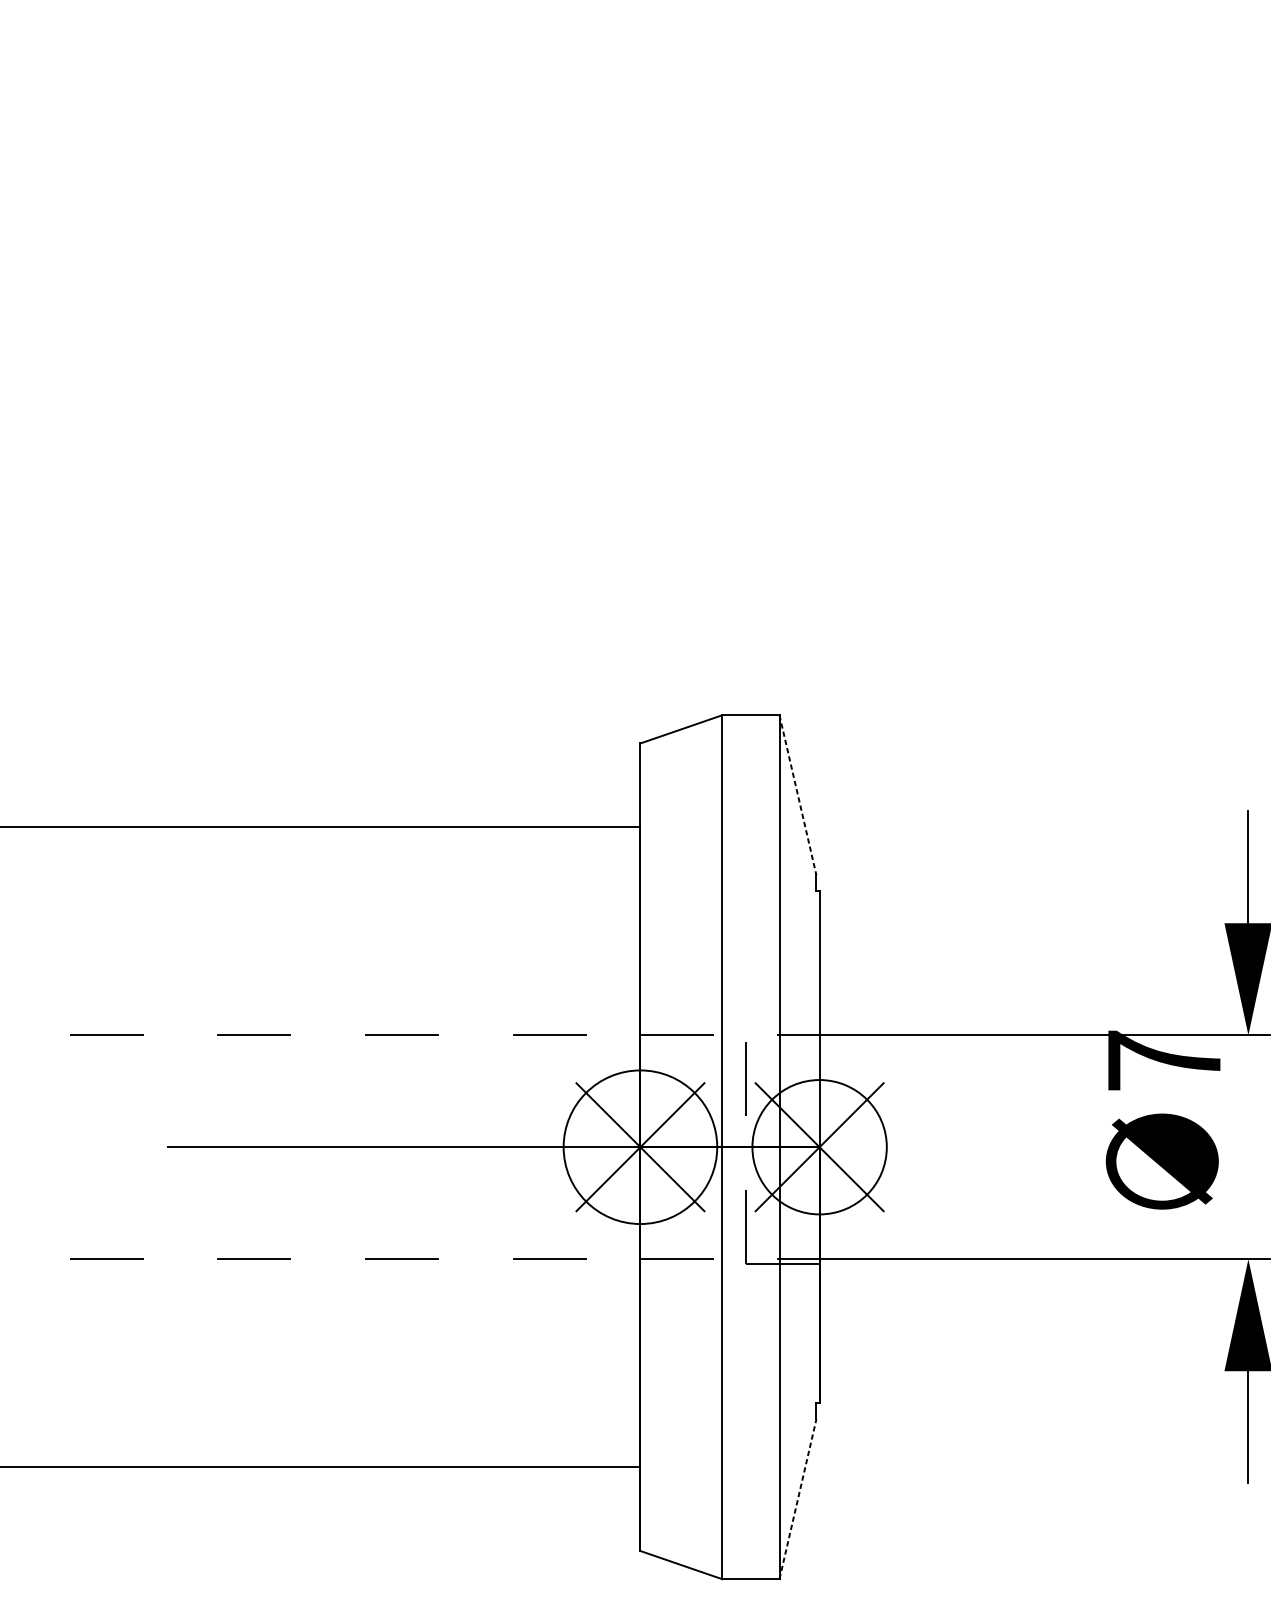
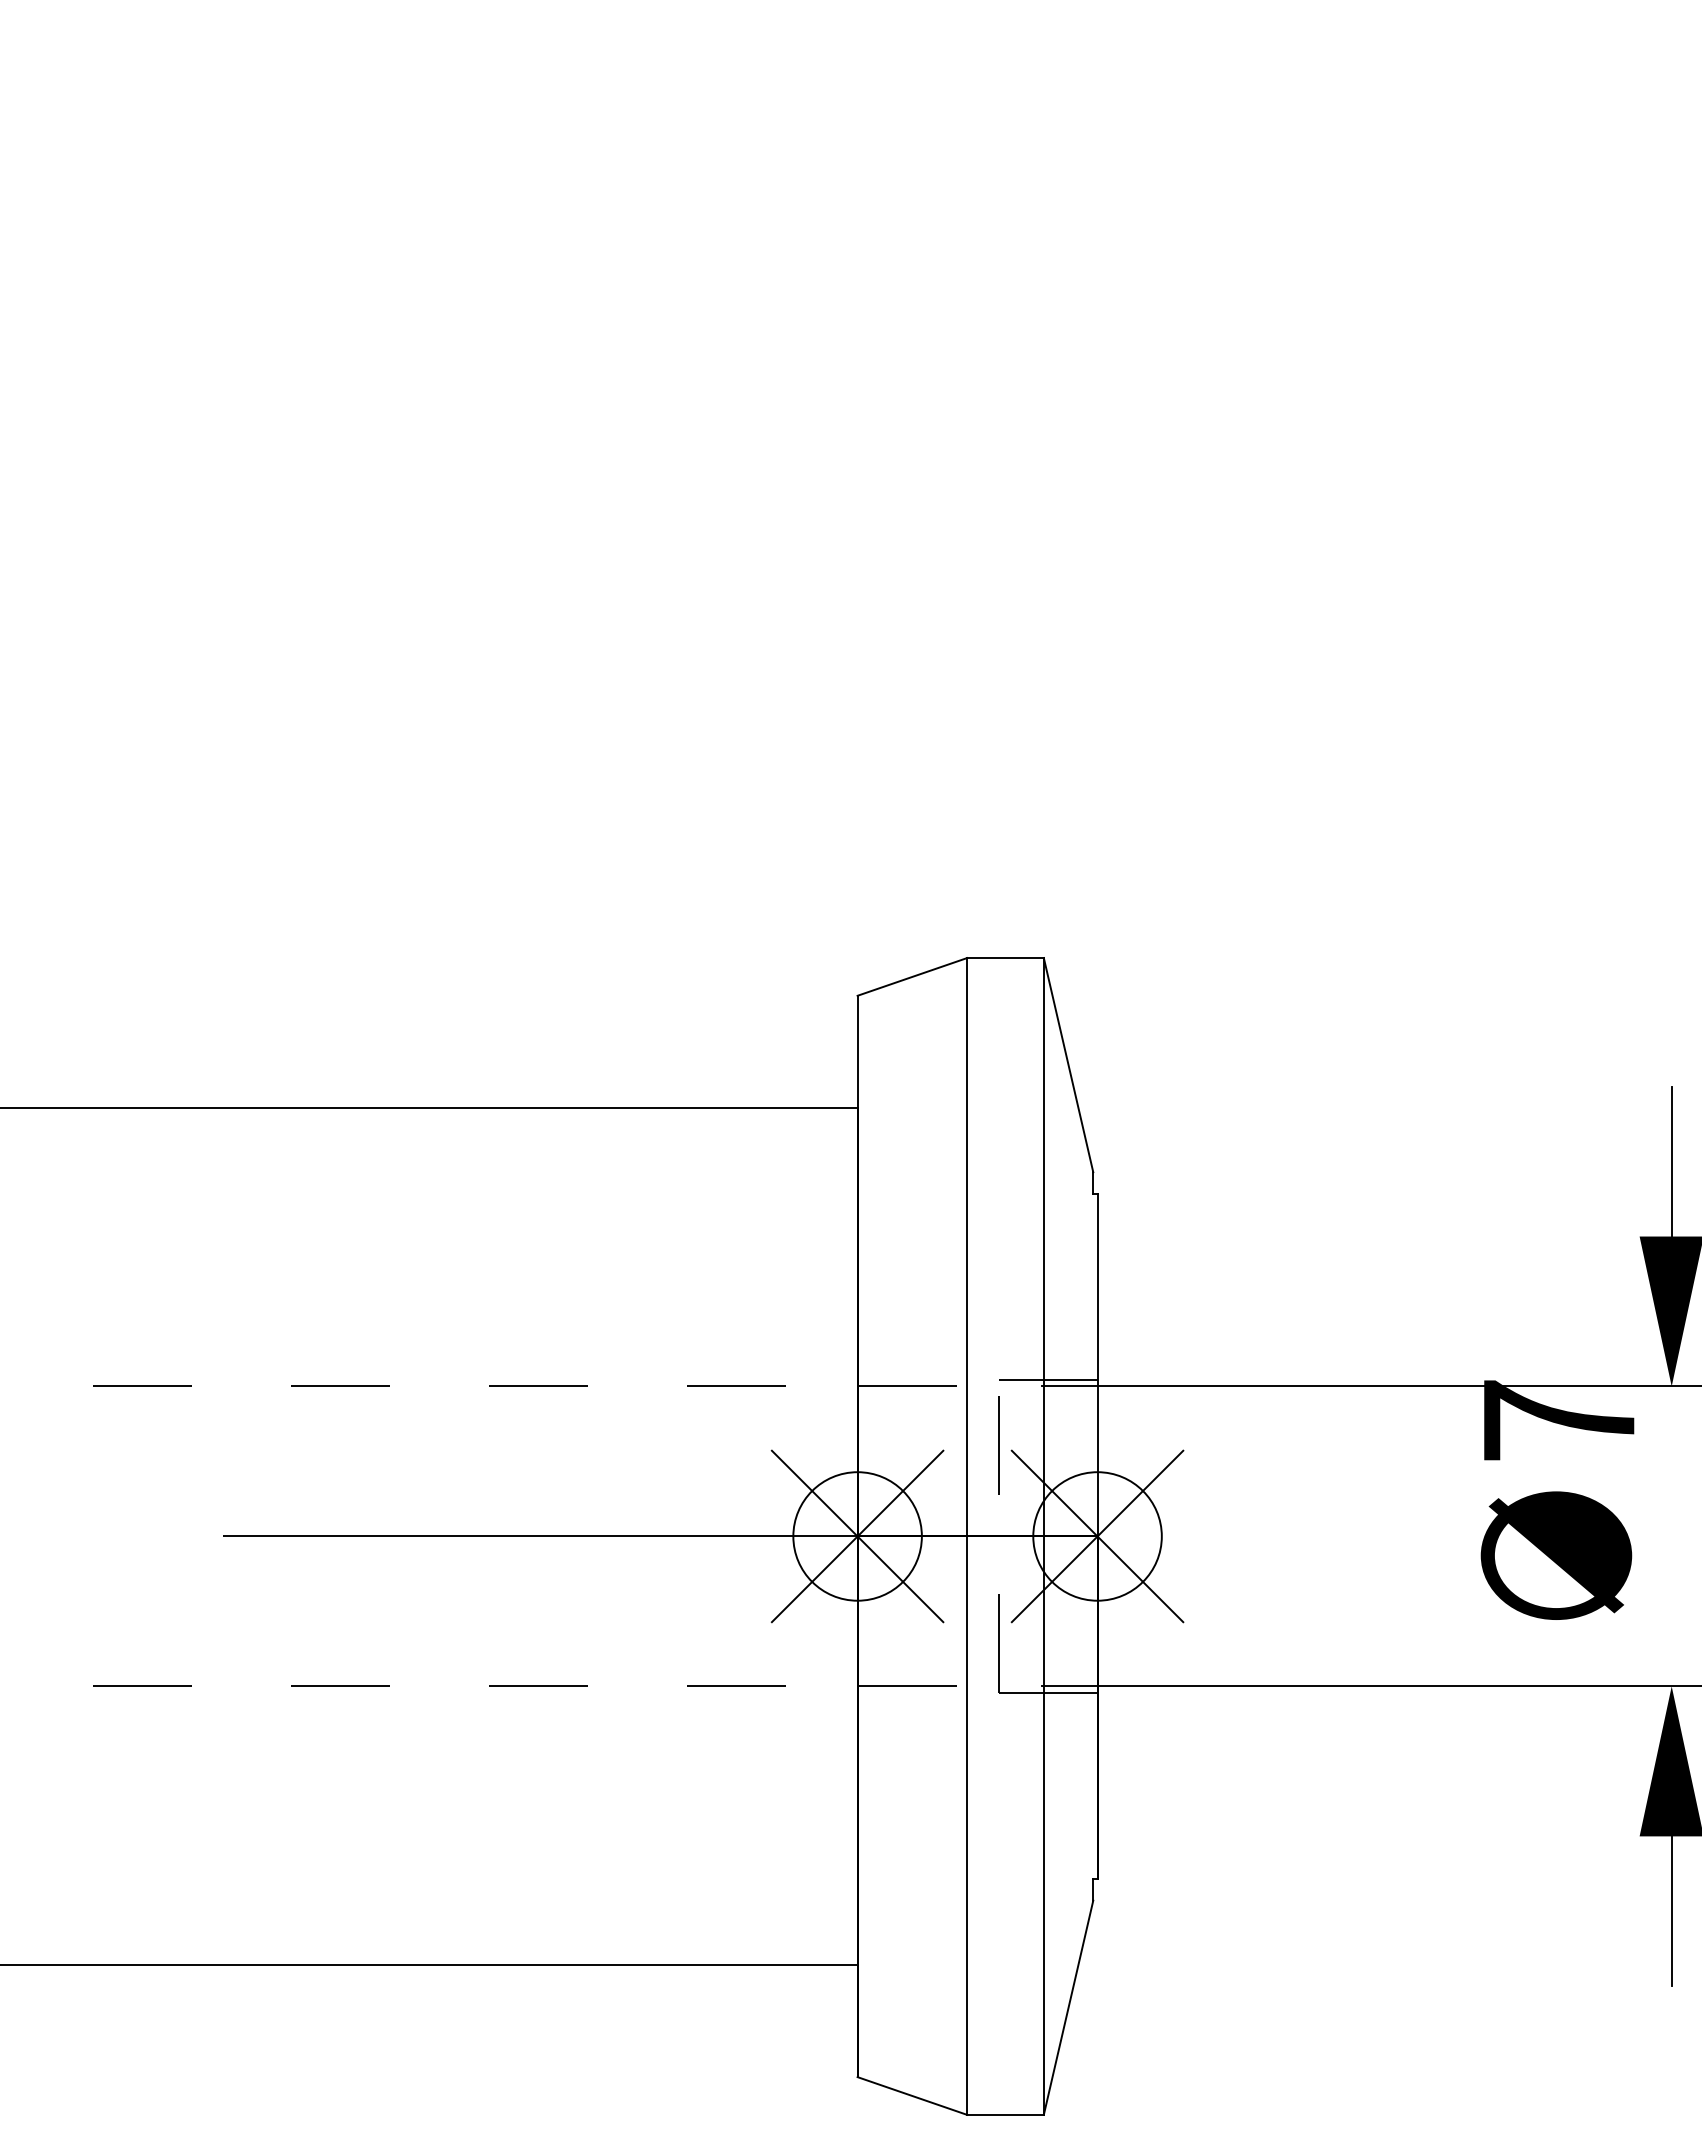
line: (797, 795) -> (1068, 1065), dashed -> solid
line: (782, 1030) -> (1048, 1380), added
circle: (640, 1147) -> (857, 1536), size x0.62
circle: (819, 1147) -> (1097, 1536), size x0.71
line: (797, 1499) -> (1068, 2007), dashed -> solid

